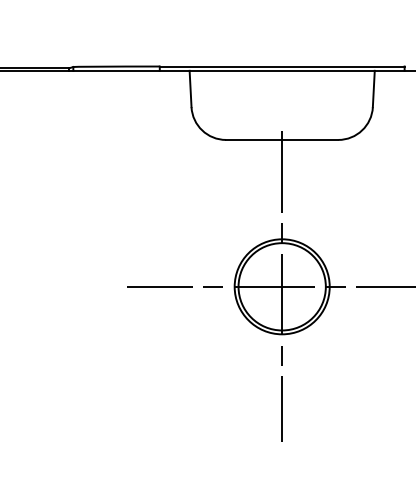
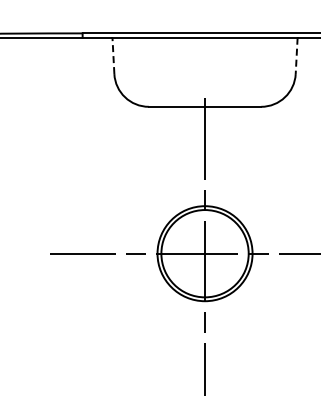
line: (190, 88) -> (113, 55), solid -> dashed
line: (373, 89) -> (296, 56), solid -> dashed

